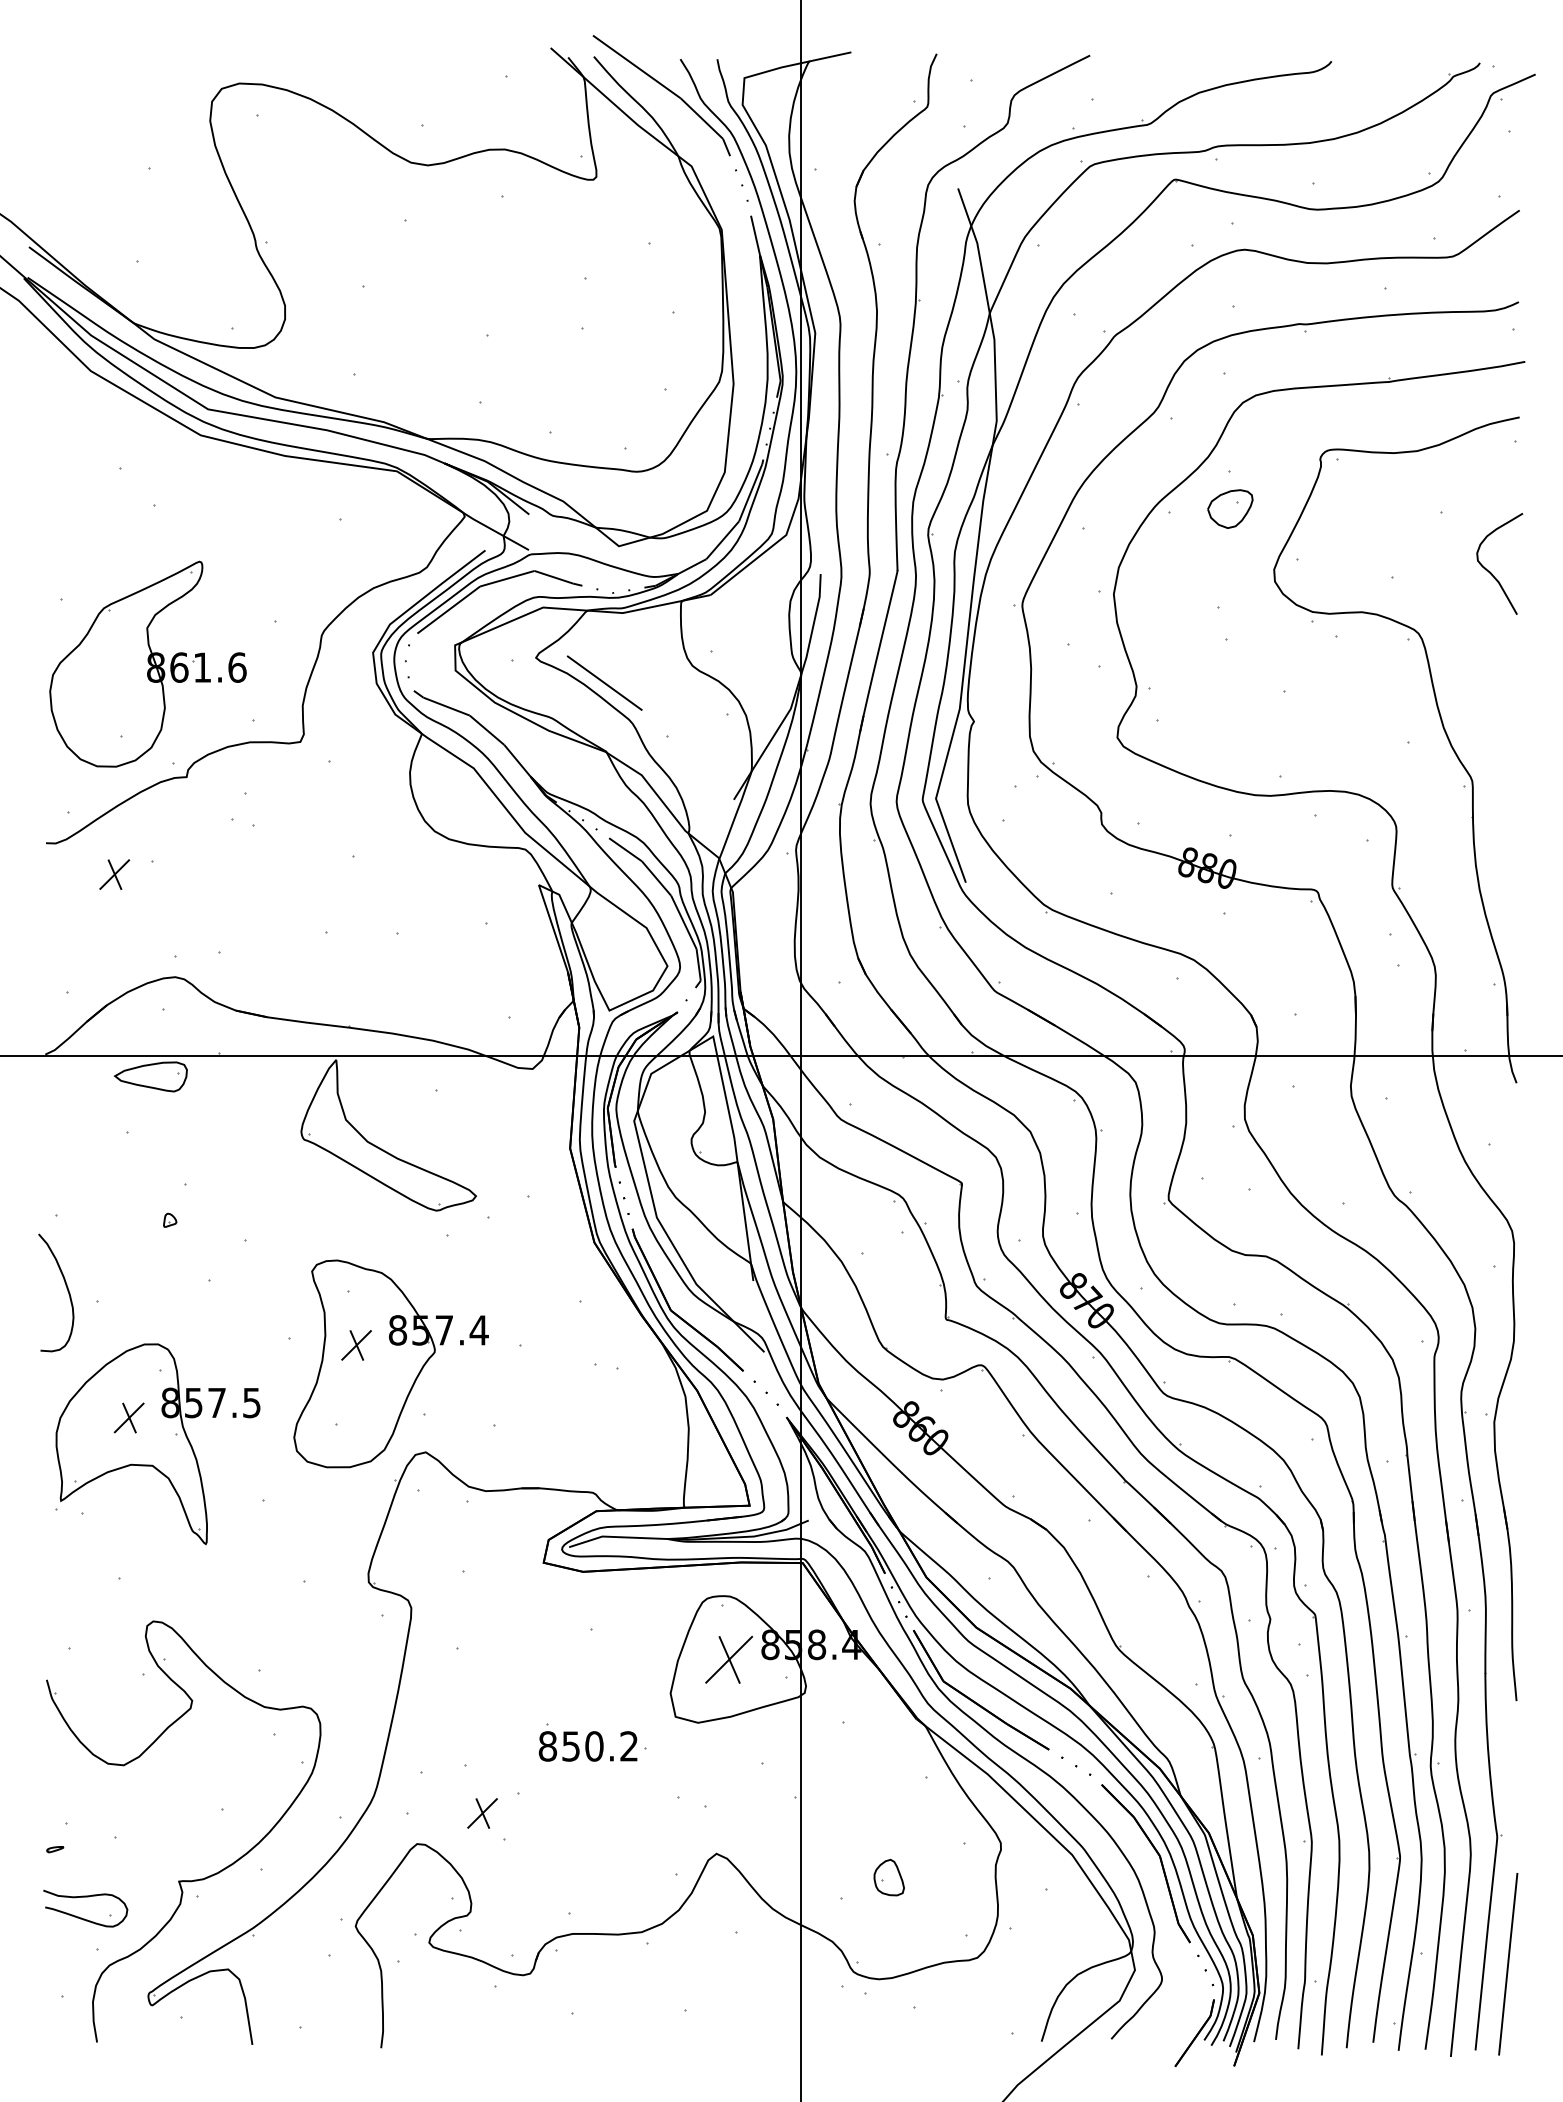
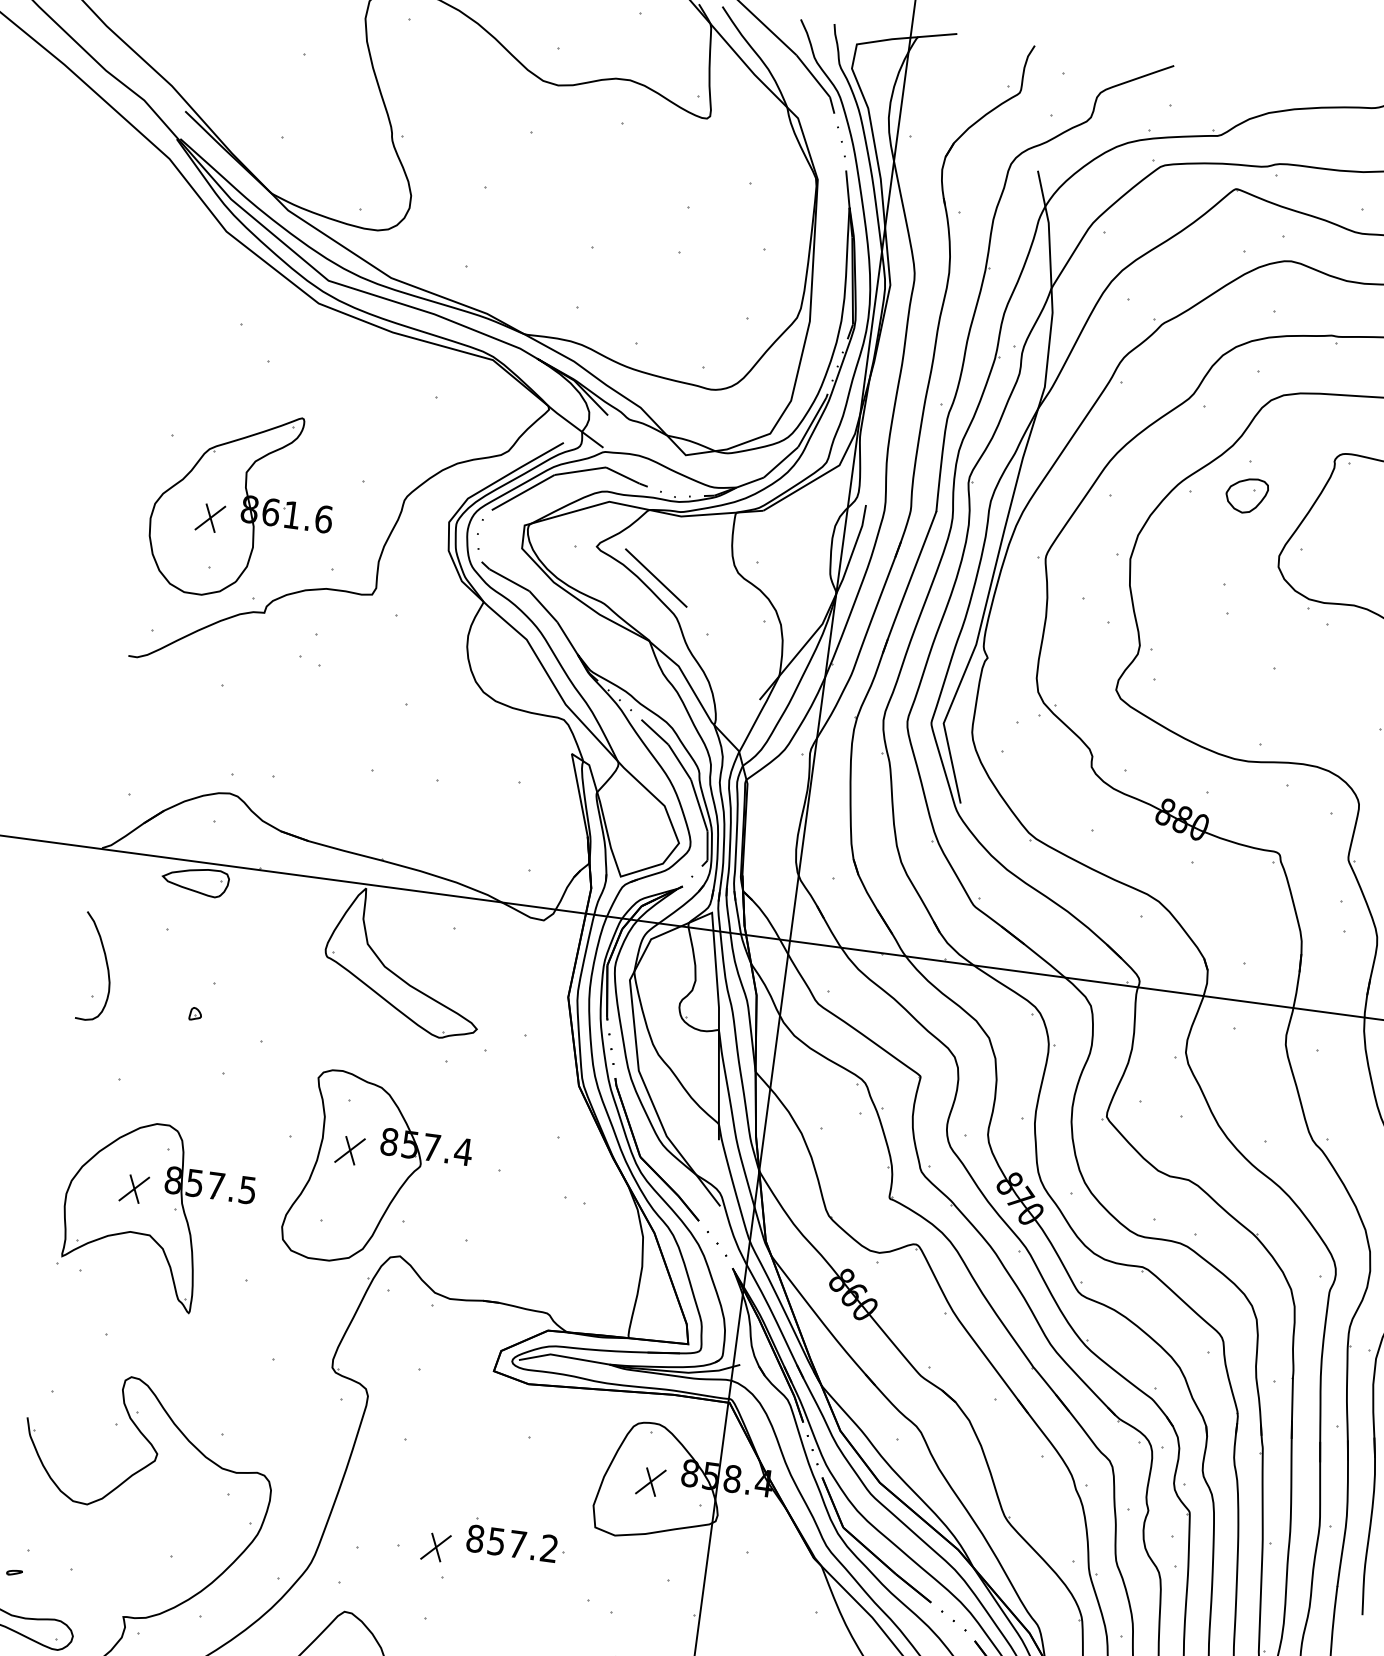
part: (114, 874) -> (210, 517), moved
curve: (66, 1288) -> (106, 964), moved
part: (728, 1659) -> (650, 1481), size x0.62
text: (594, 1746) -> (517, 1544), 850.2 -> 857.2
part: (482, 1813) -> (435, 1547), moved

